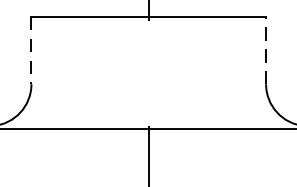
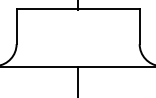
line: (31, 50) -> (16, 26), dashed -> solid
line: (265, 50) -> (139, 26), dashed -> solid

